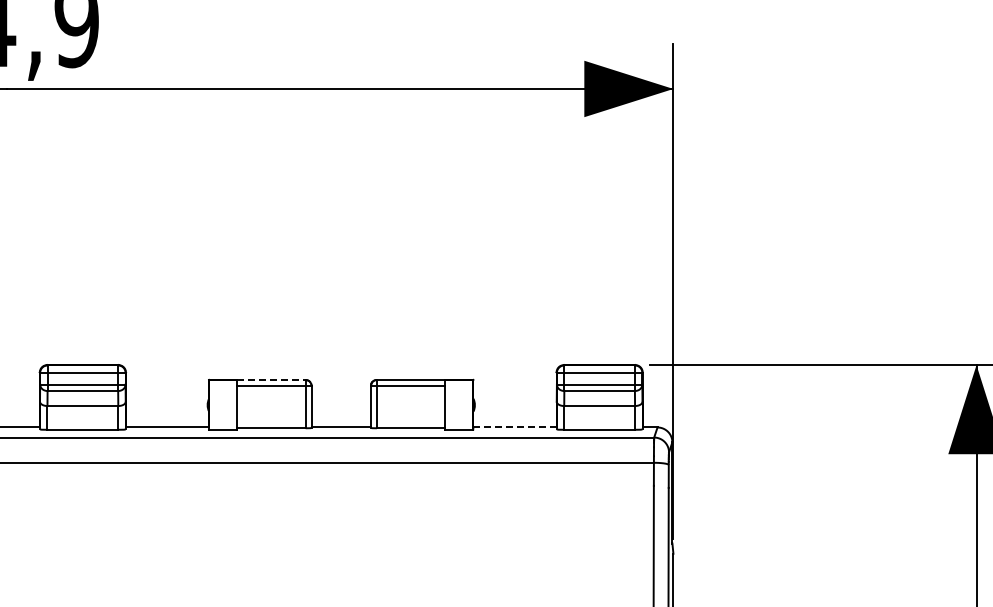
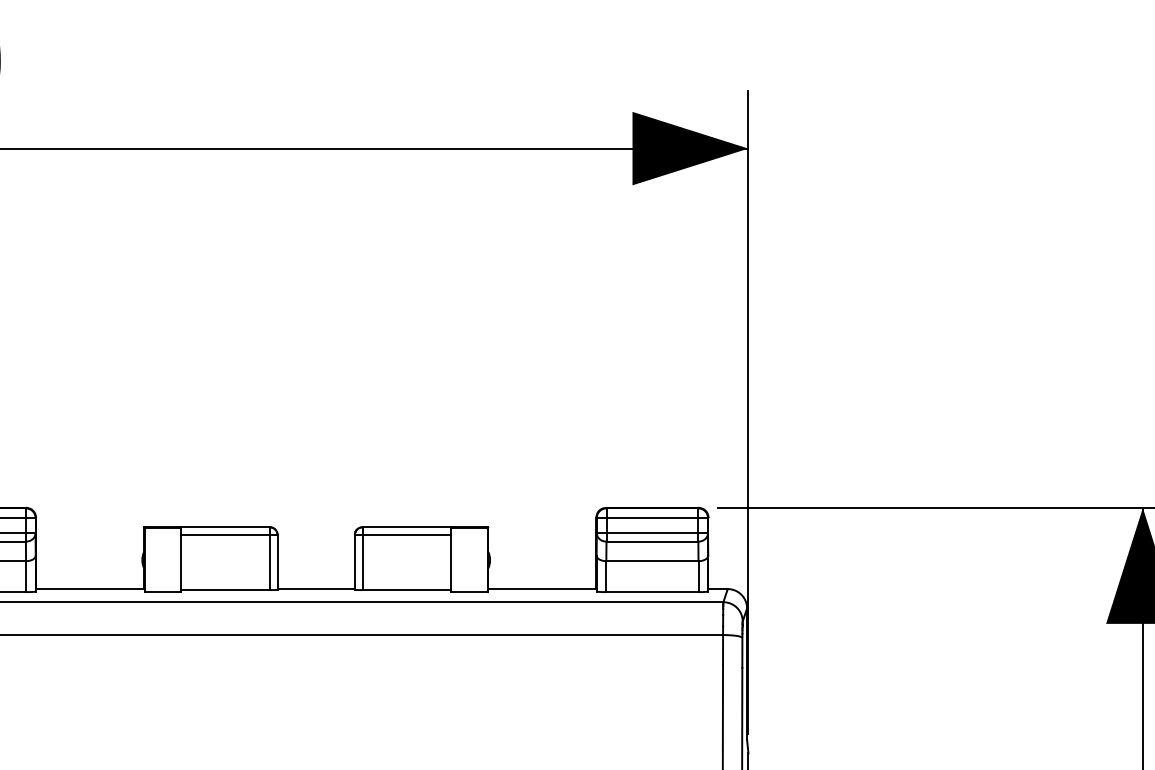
line: (271, 380) -> (225, 527), dashed -> solid
line: (515, 427) -> (542, 589), dashed -> solid

